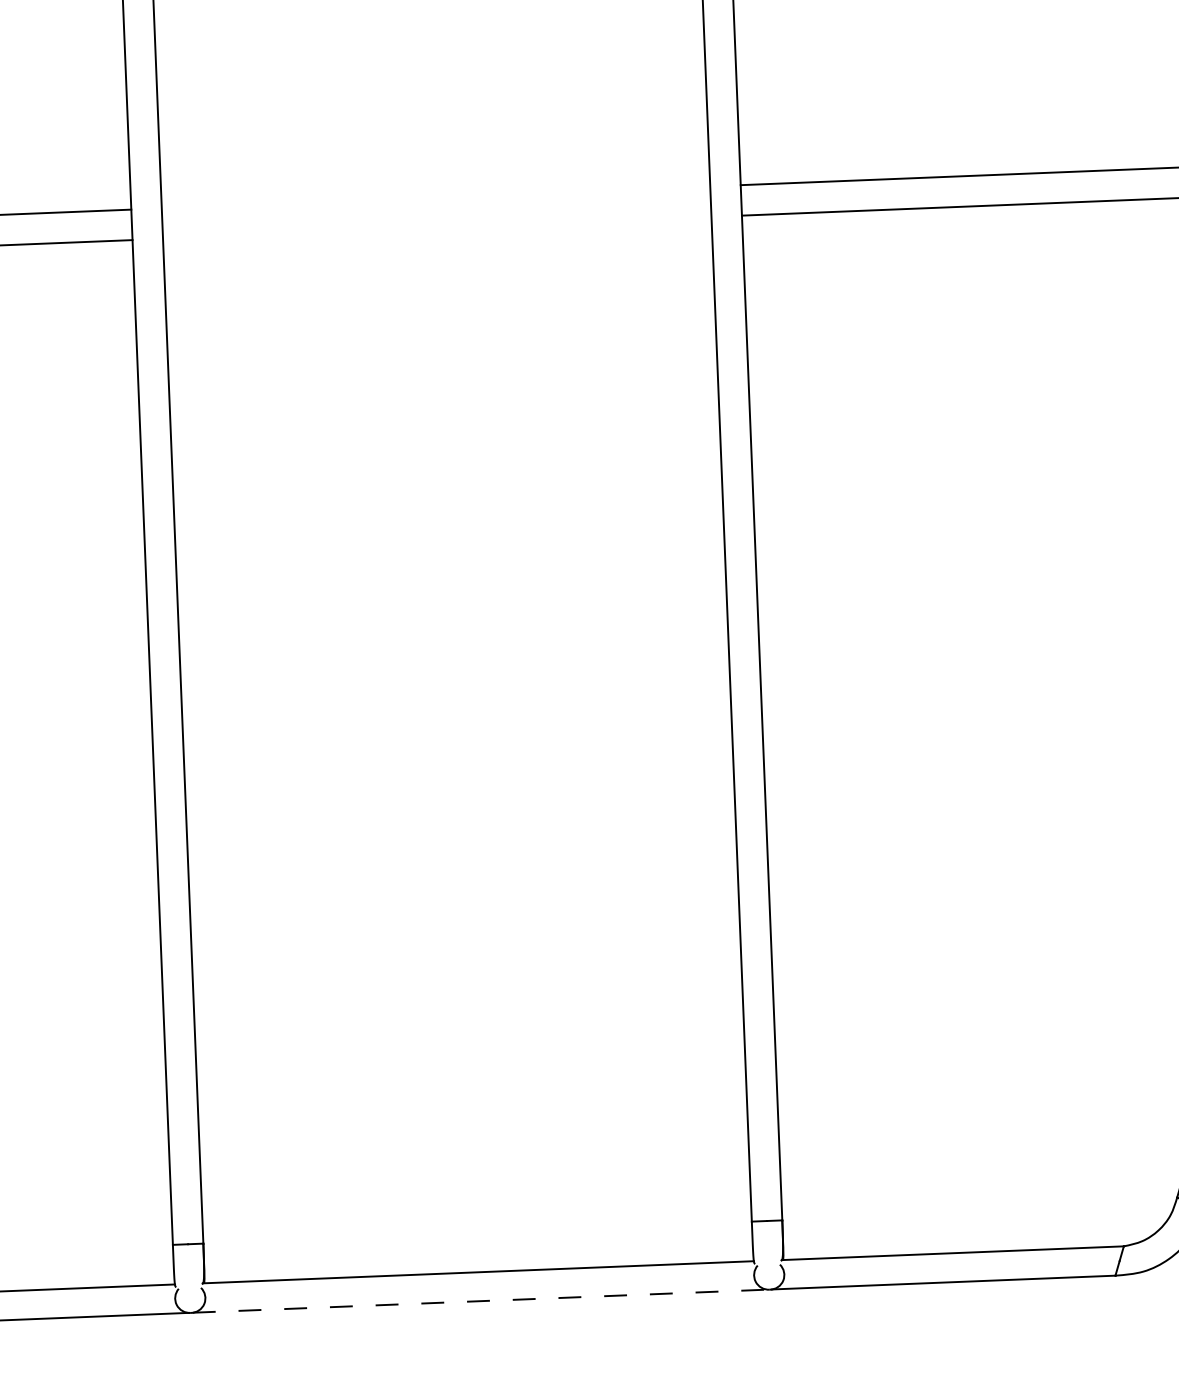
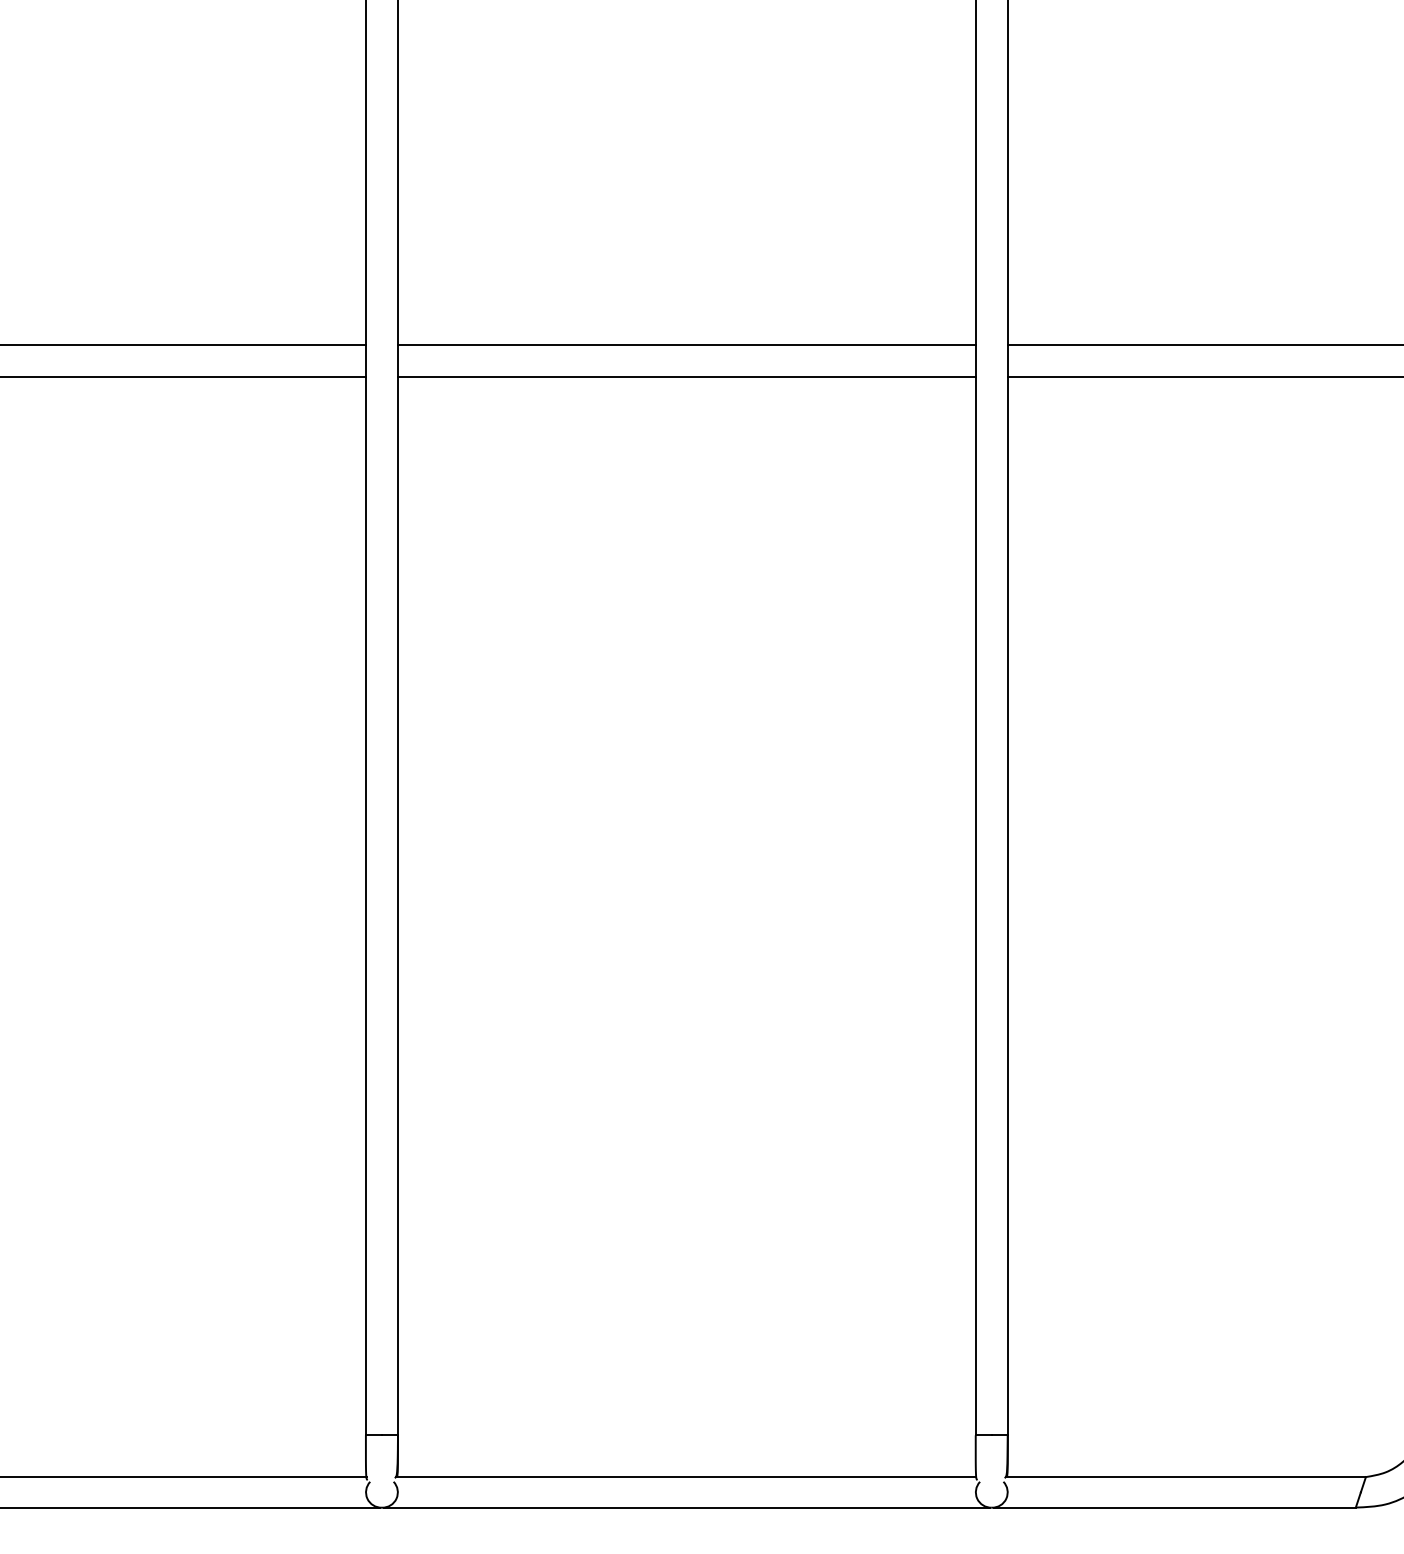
line: (435, 197) -> (686, 344), added
line: (436, 227) -> (686, 376), added
line: (480, 1301) -> (686, 1507), dashed -> solid

